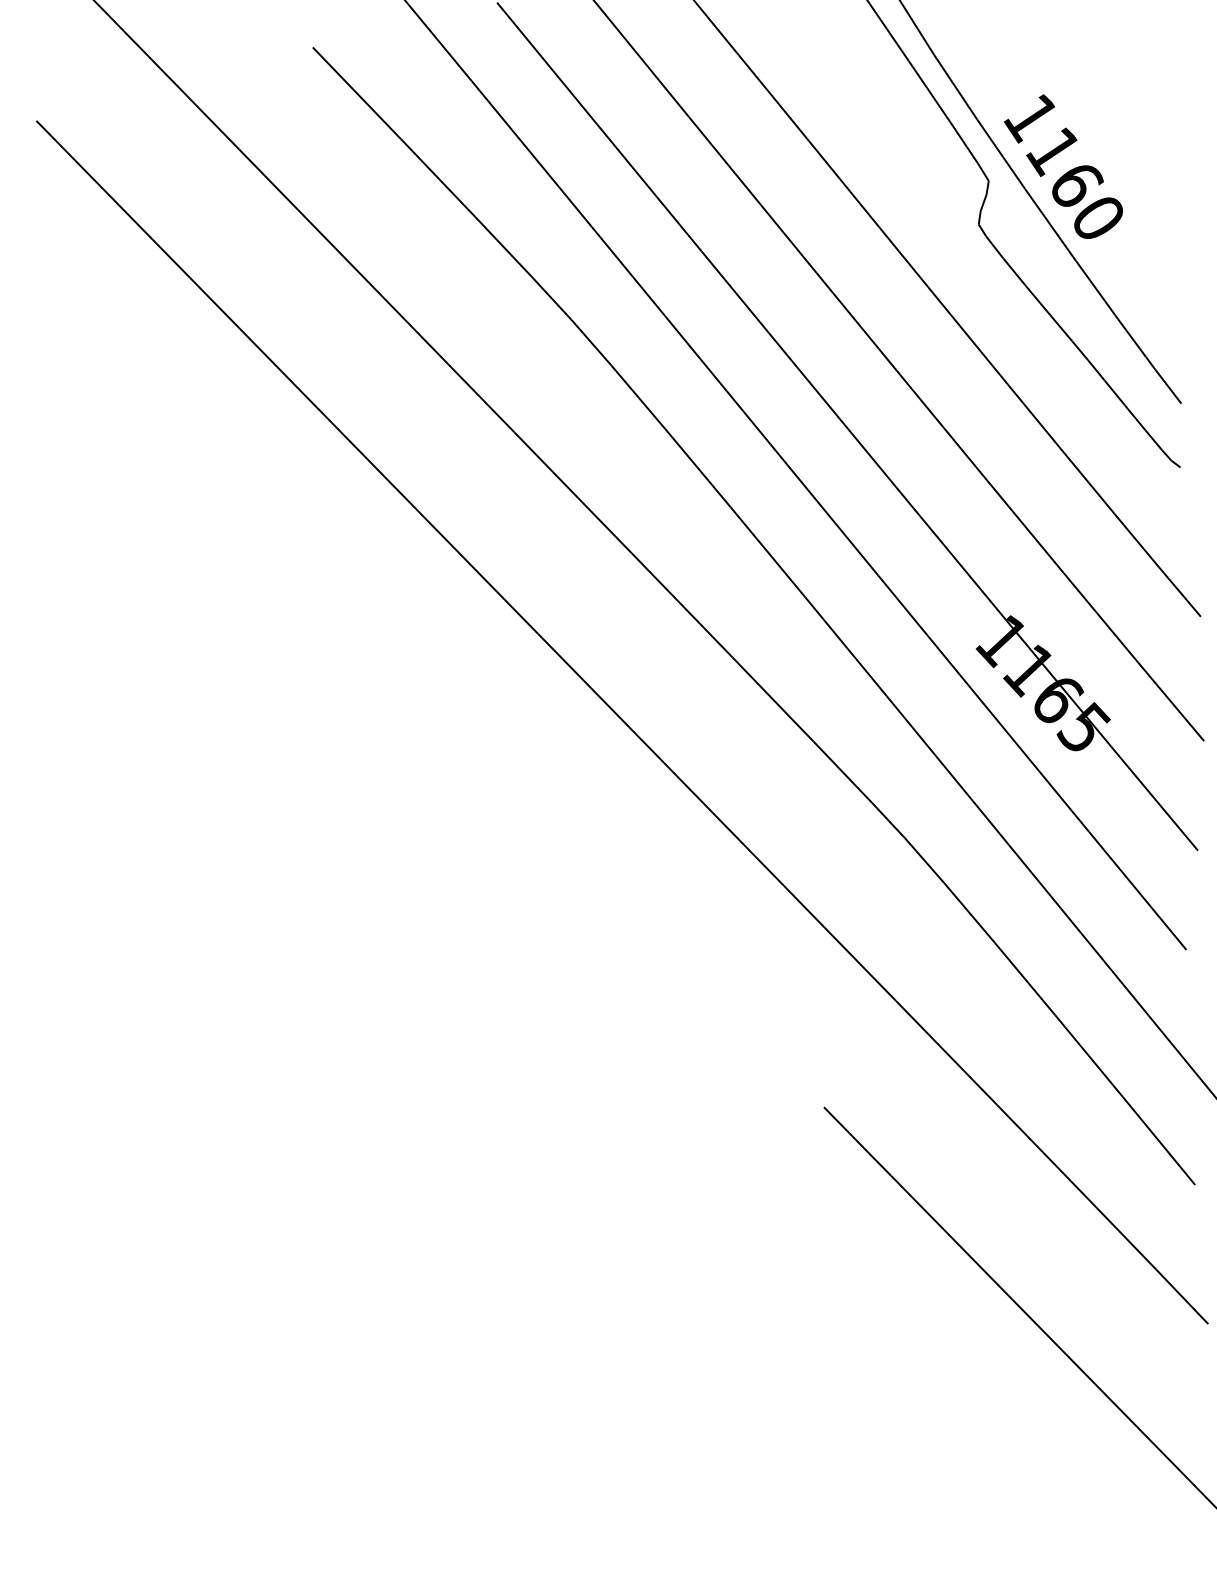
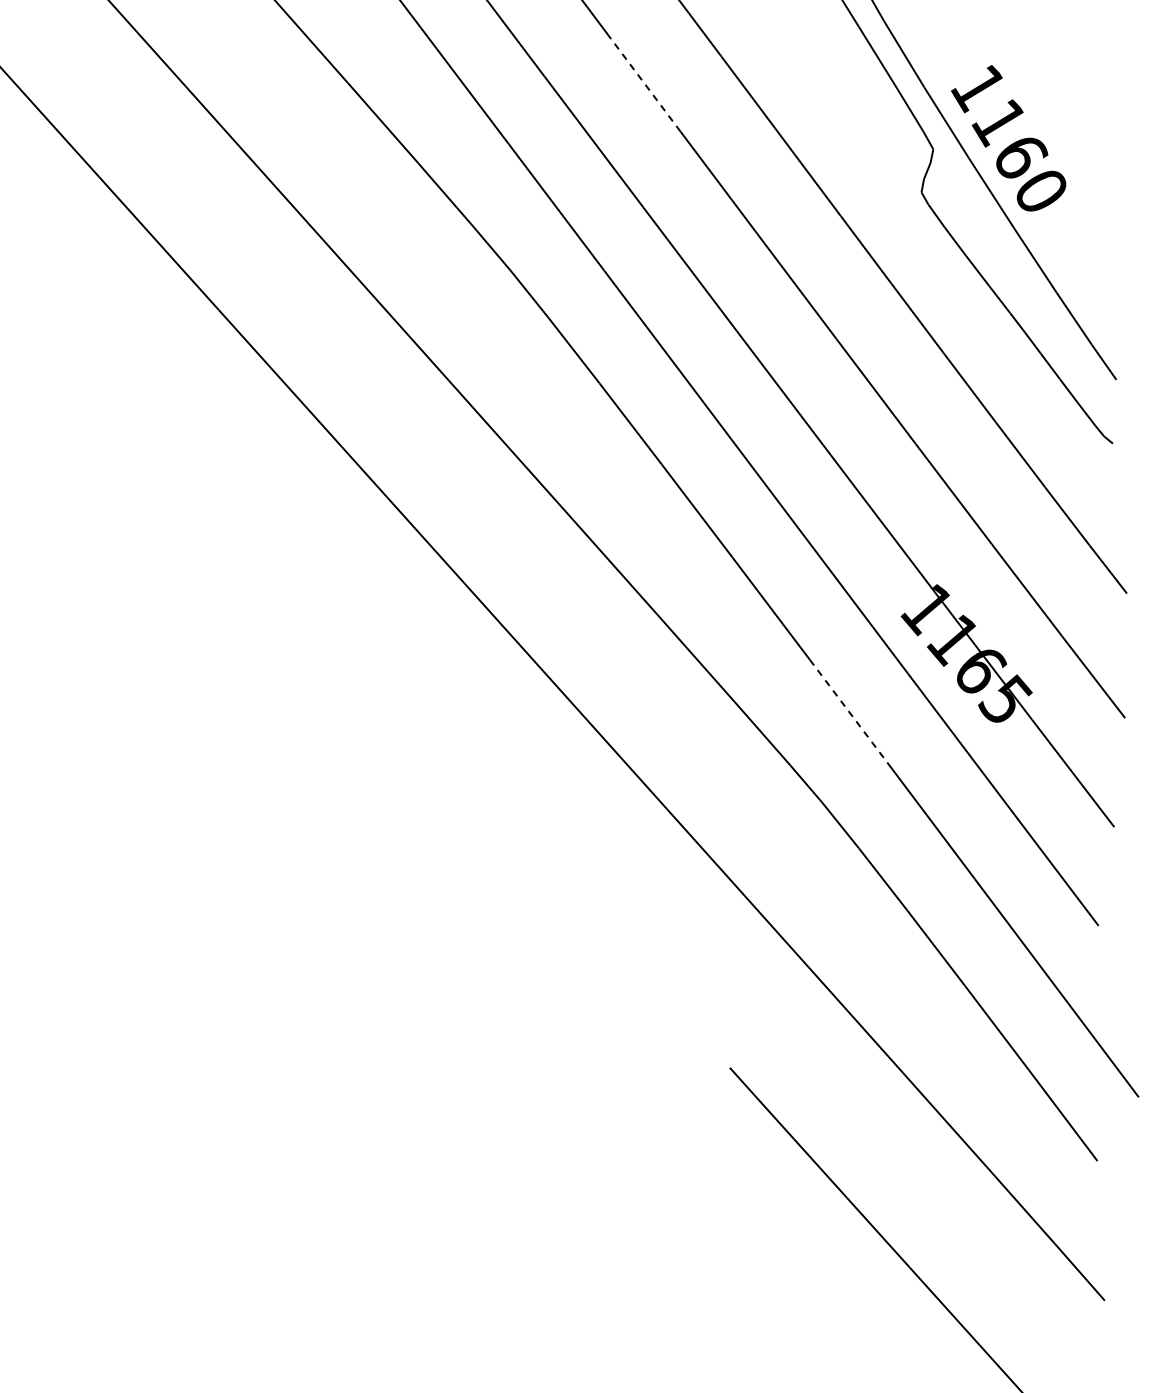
line: (696, 126) -> (643, 82), solid -> dashed
line: (929, 748) -> (850, 713), solid -> dashed

